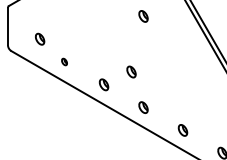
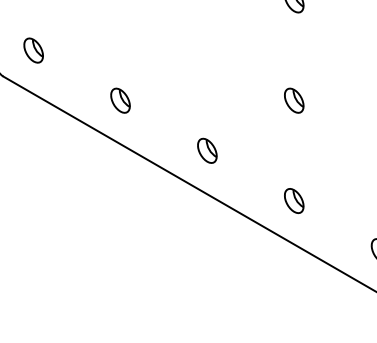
part: (40, 38) -> (34, 48), moved
part: (64, 61) -> (120, 99), size x1.67
part: (131, 71) -> (294, 99), moved

